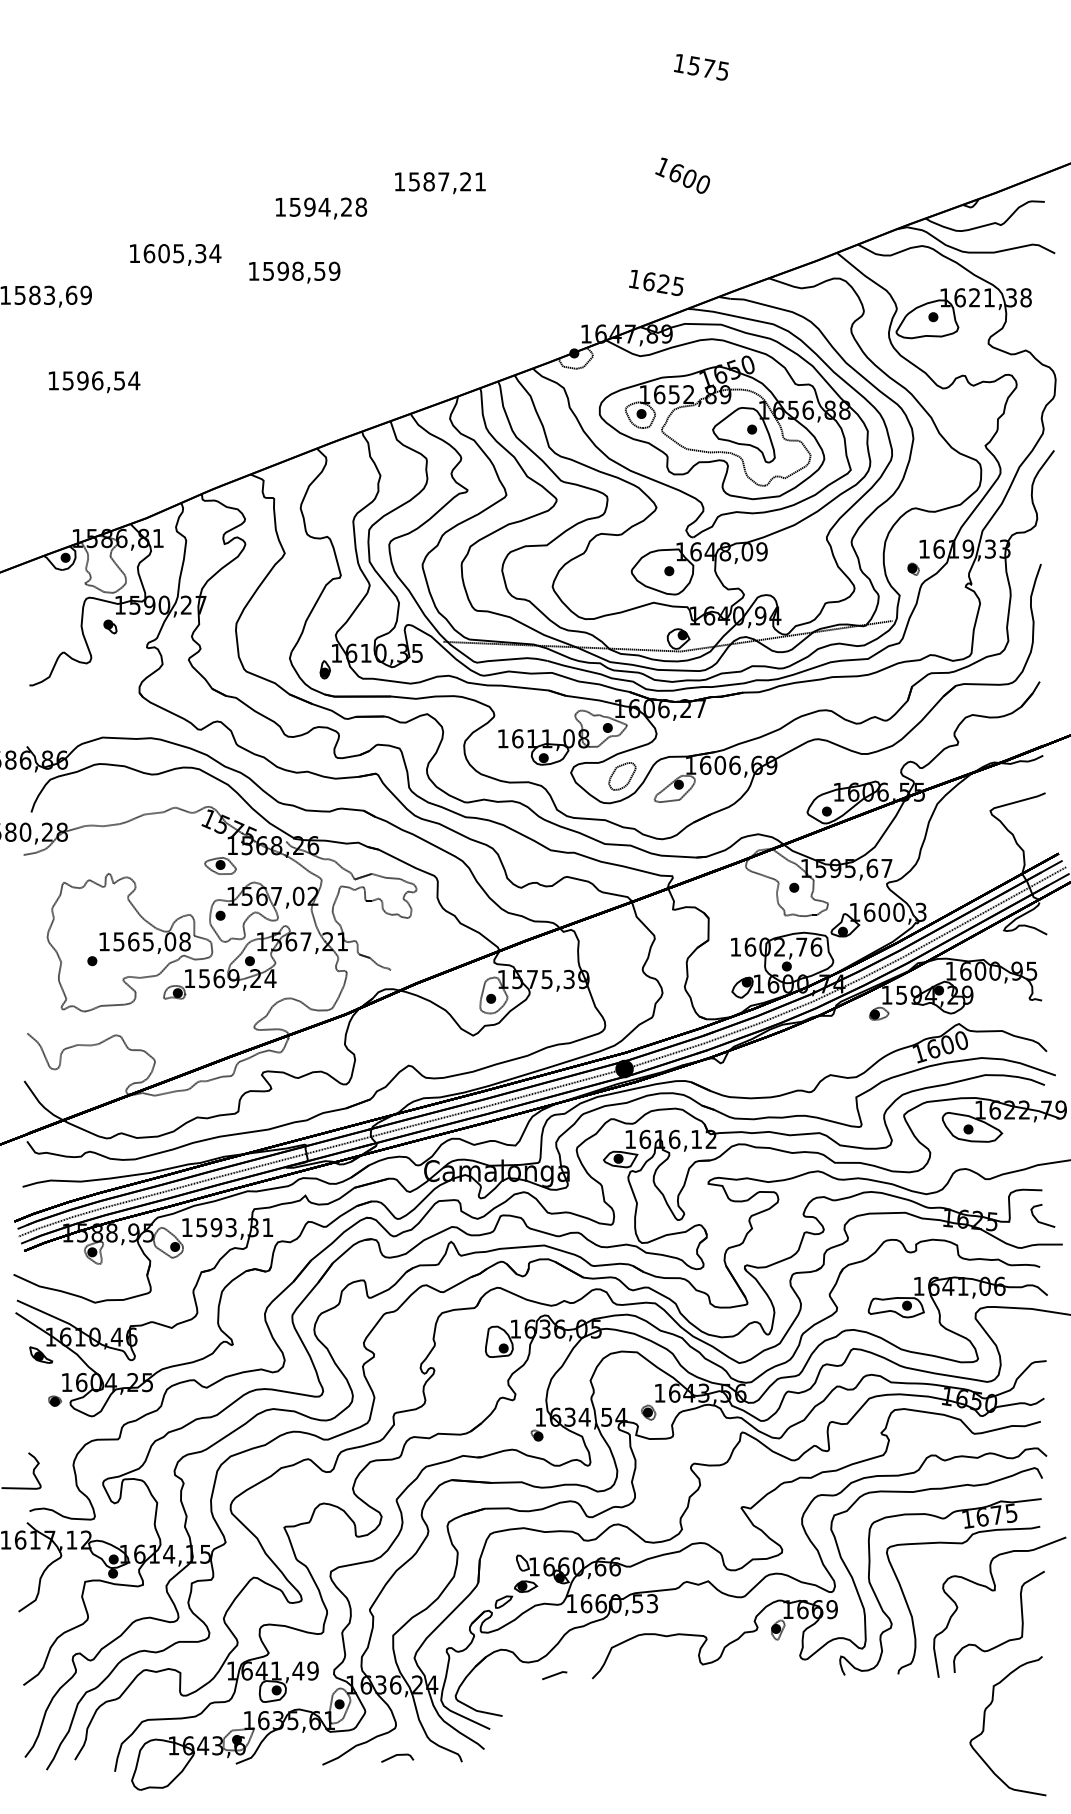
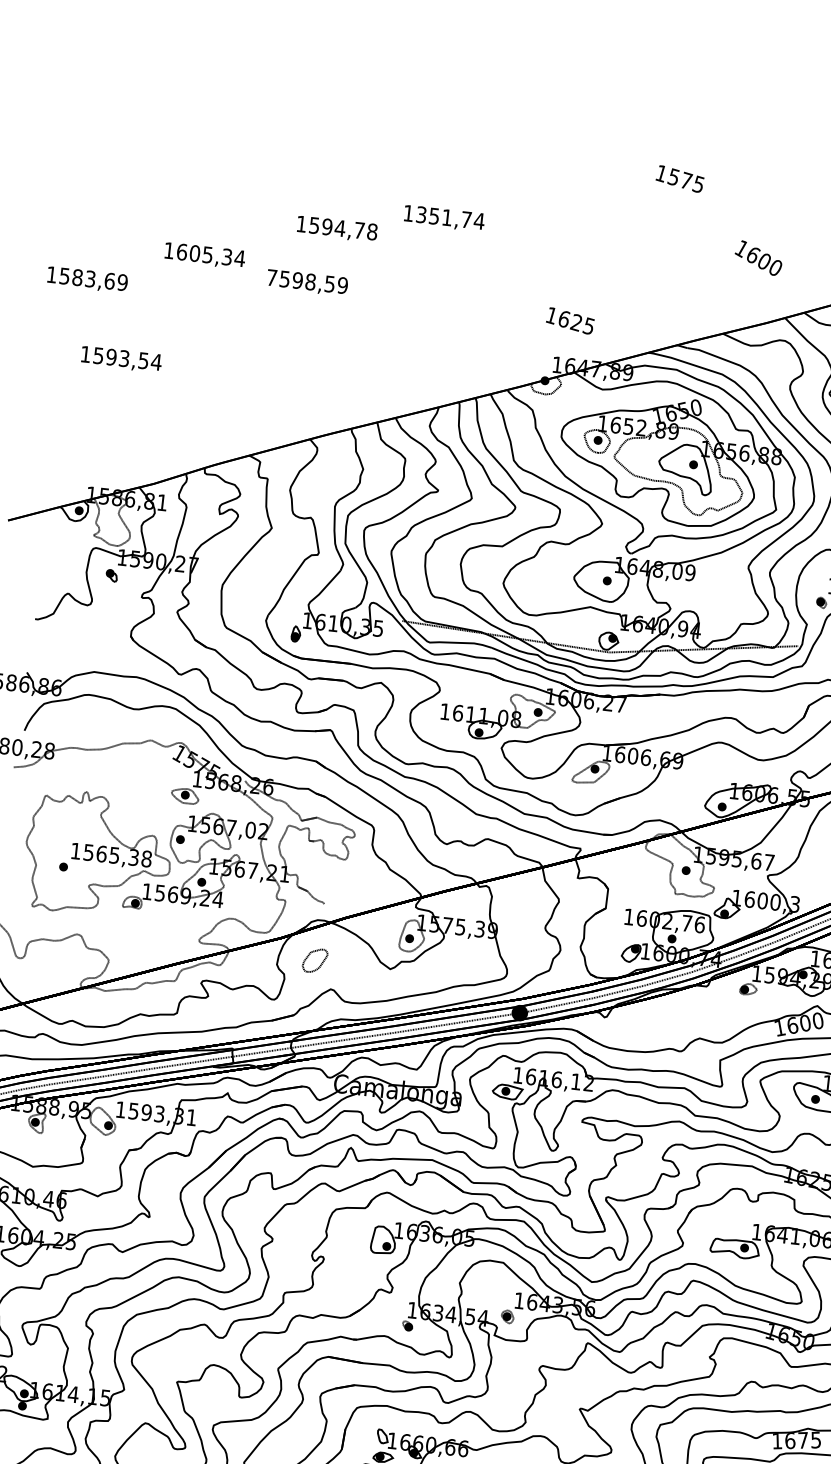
text: (701, 67) -> (680, 179), moved
text: (682, 175) -> (758, 257), moved
text: (447, 181) -> (450, 217), 1587,21 -> 1351,74
text: (346, 206) -> (359, 229), 1594,28 -> 1594,78
text: (253, 271) -> (271, 277), 1598,59 -> 7598,59
text: (656, 282) -> (570, 320), moved
text: (97, 380) -> (124, 358), 1596,54 -> 1593,54
part: (622, 776) -> (315, 960), moved
text: (170, 941) -> (134, 857), 1565,08 -> 1565,38

